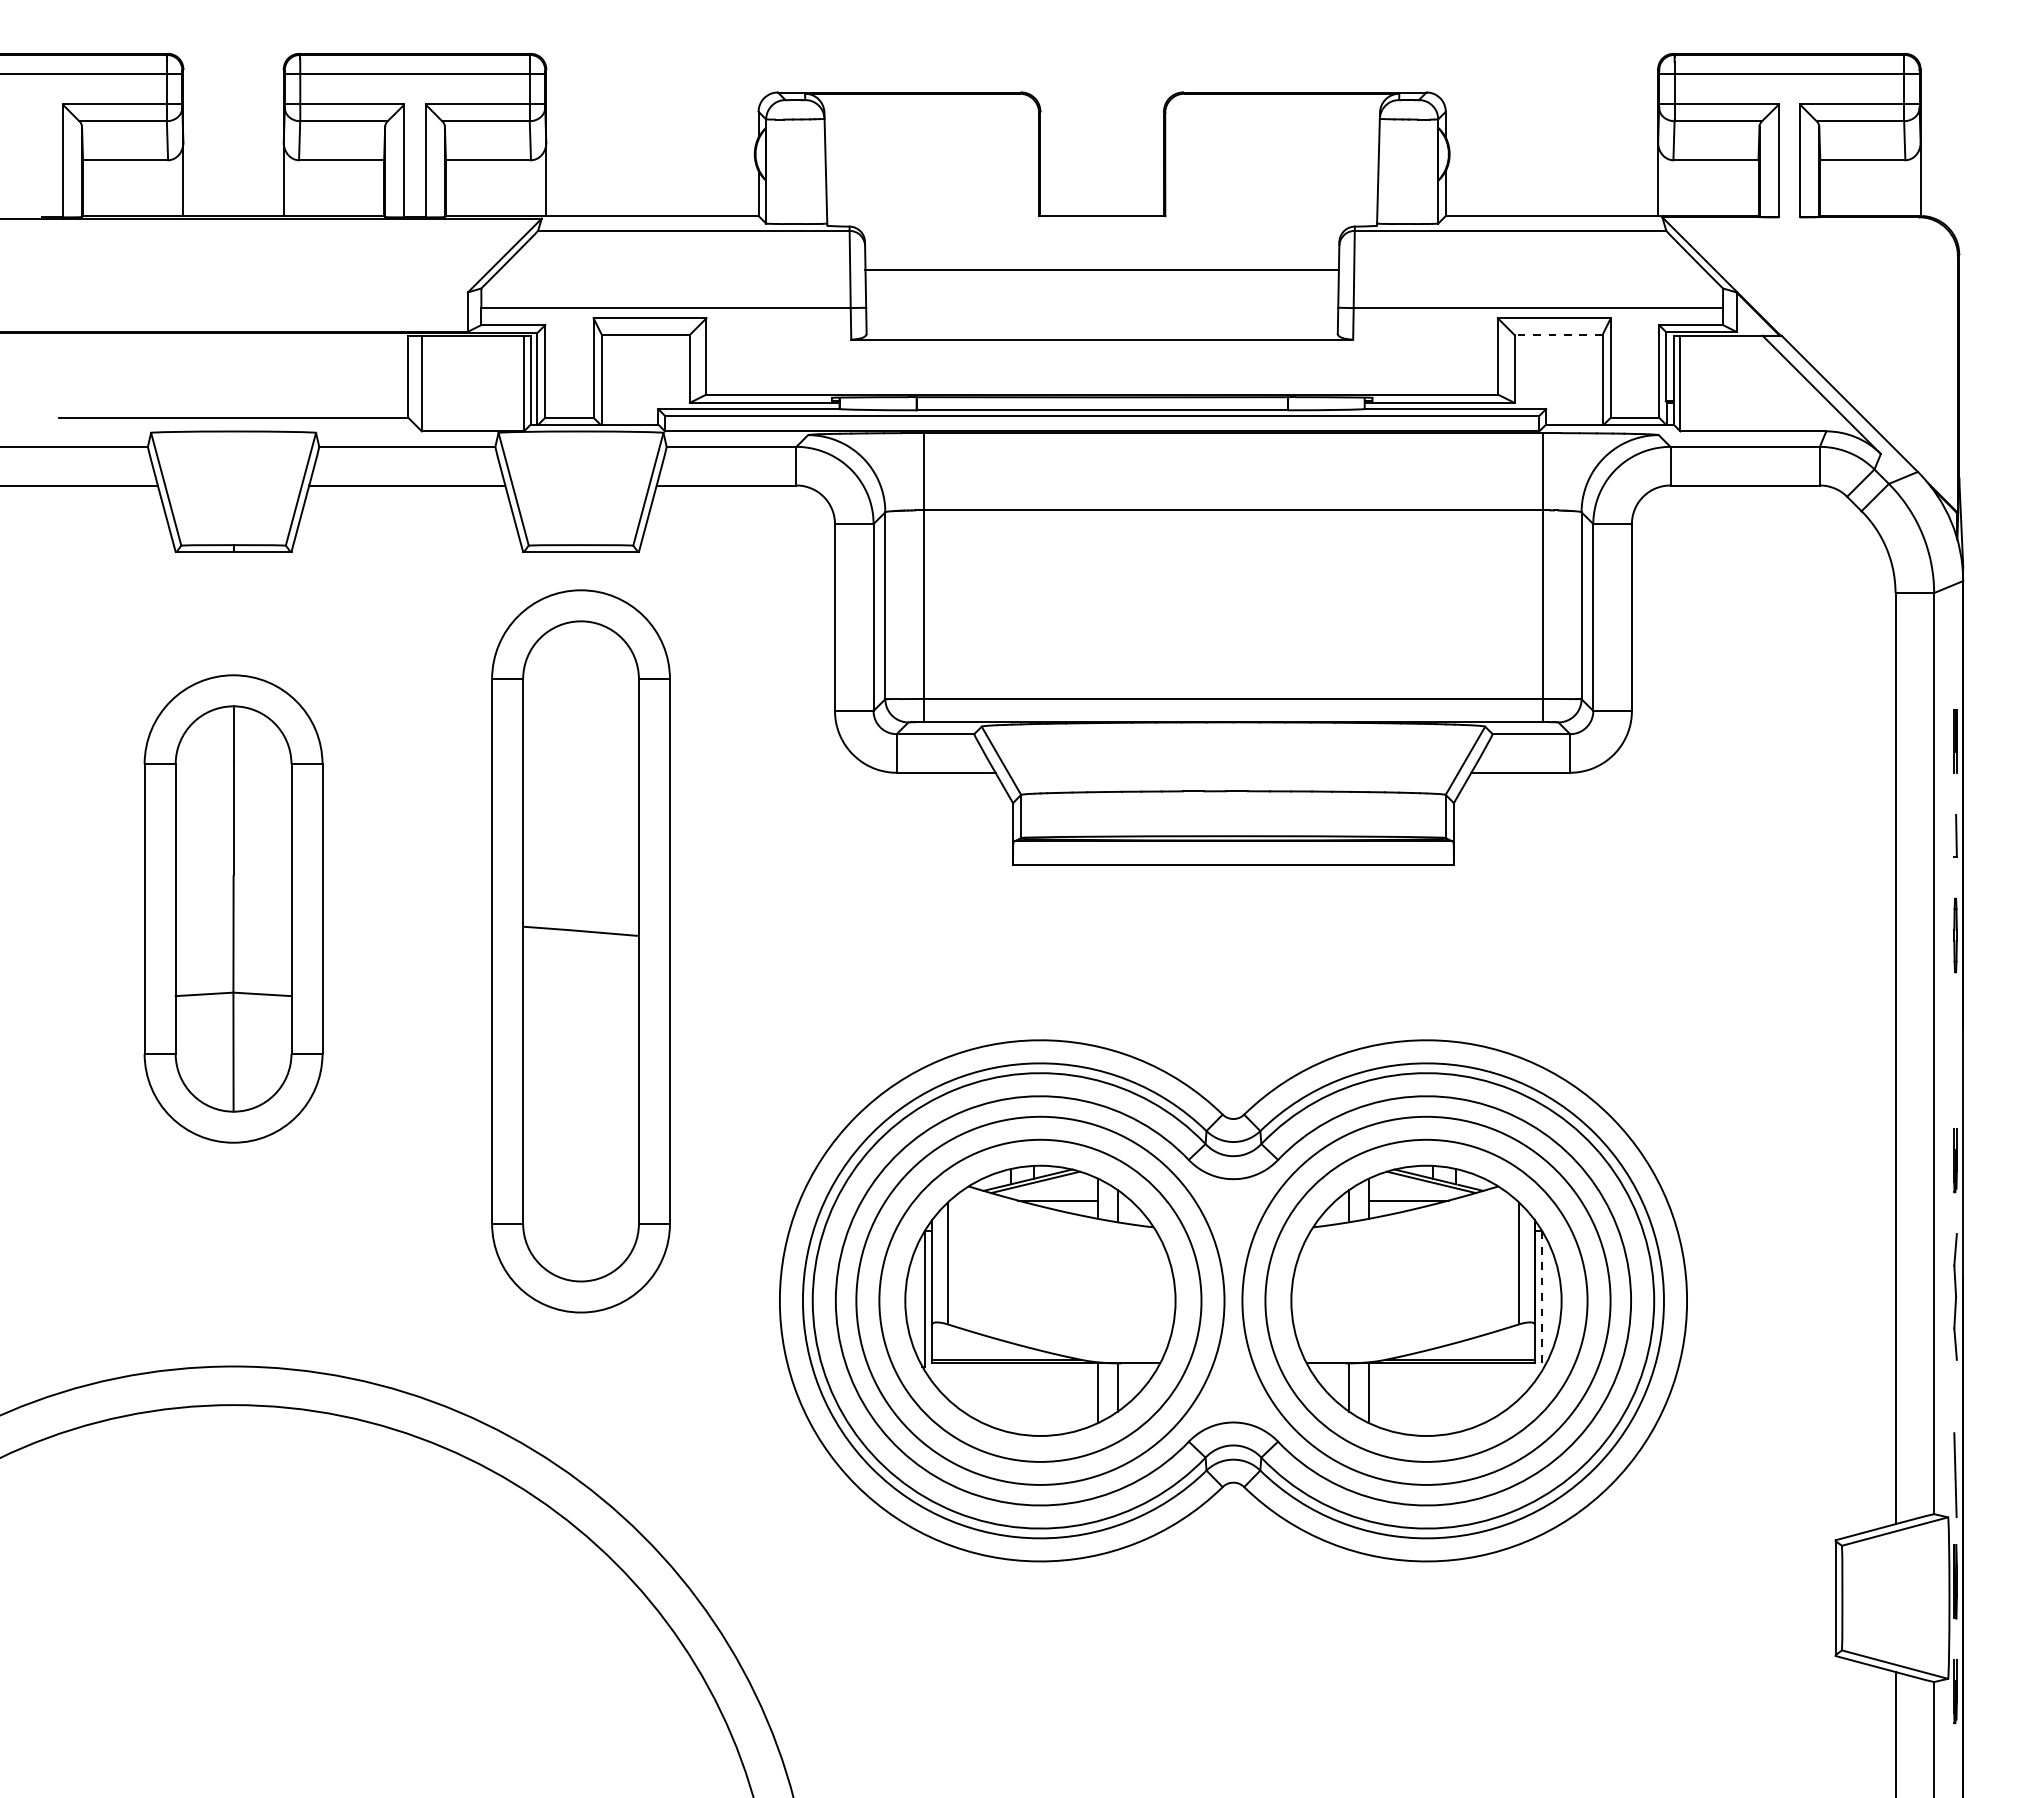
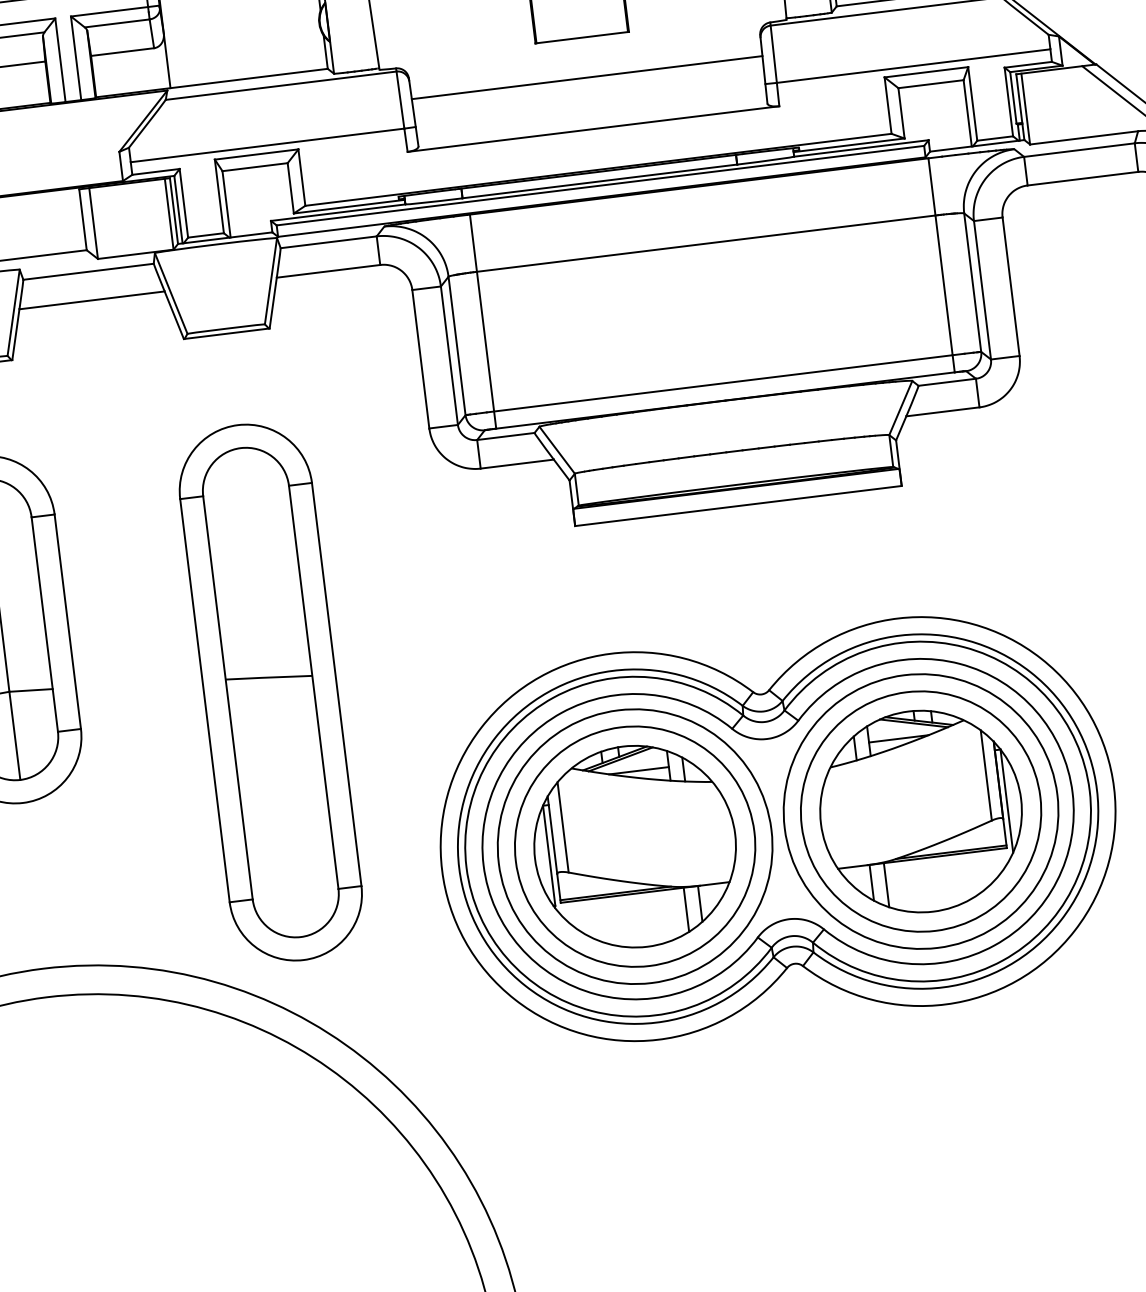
line: (1558, 334) -> (930, 83), dashed -> solid
part: (580, 951) -> (270, 692), moved
line: (1542, 1300) -> (1006, 800), dashed -> solid

